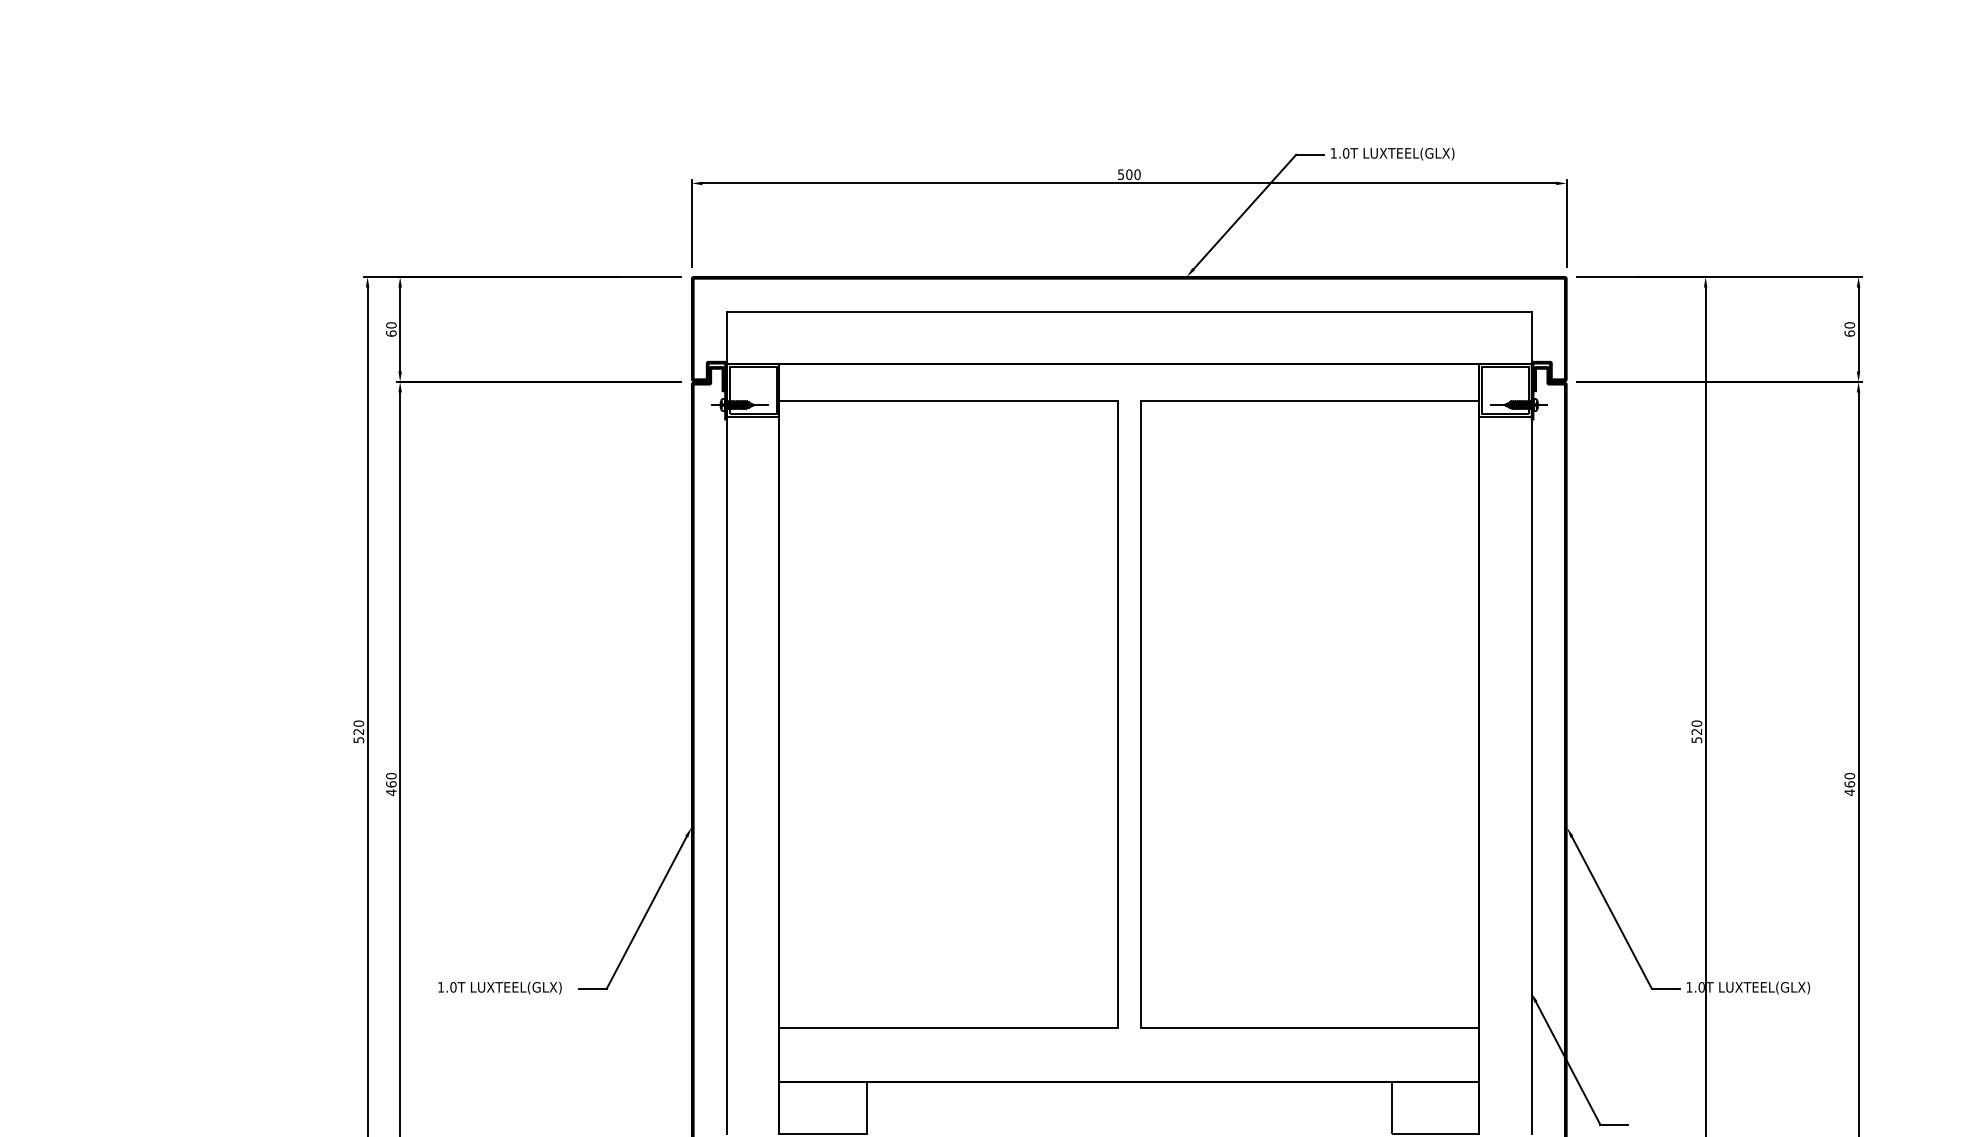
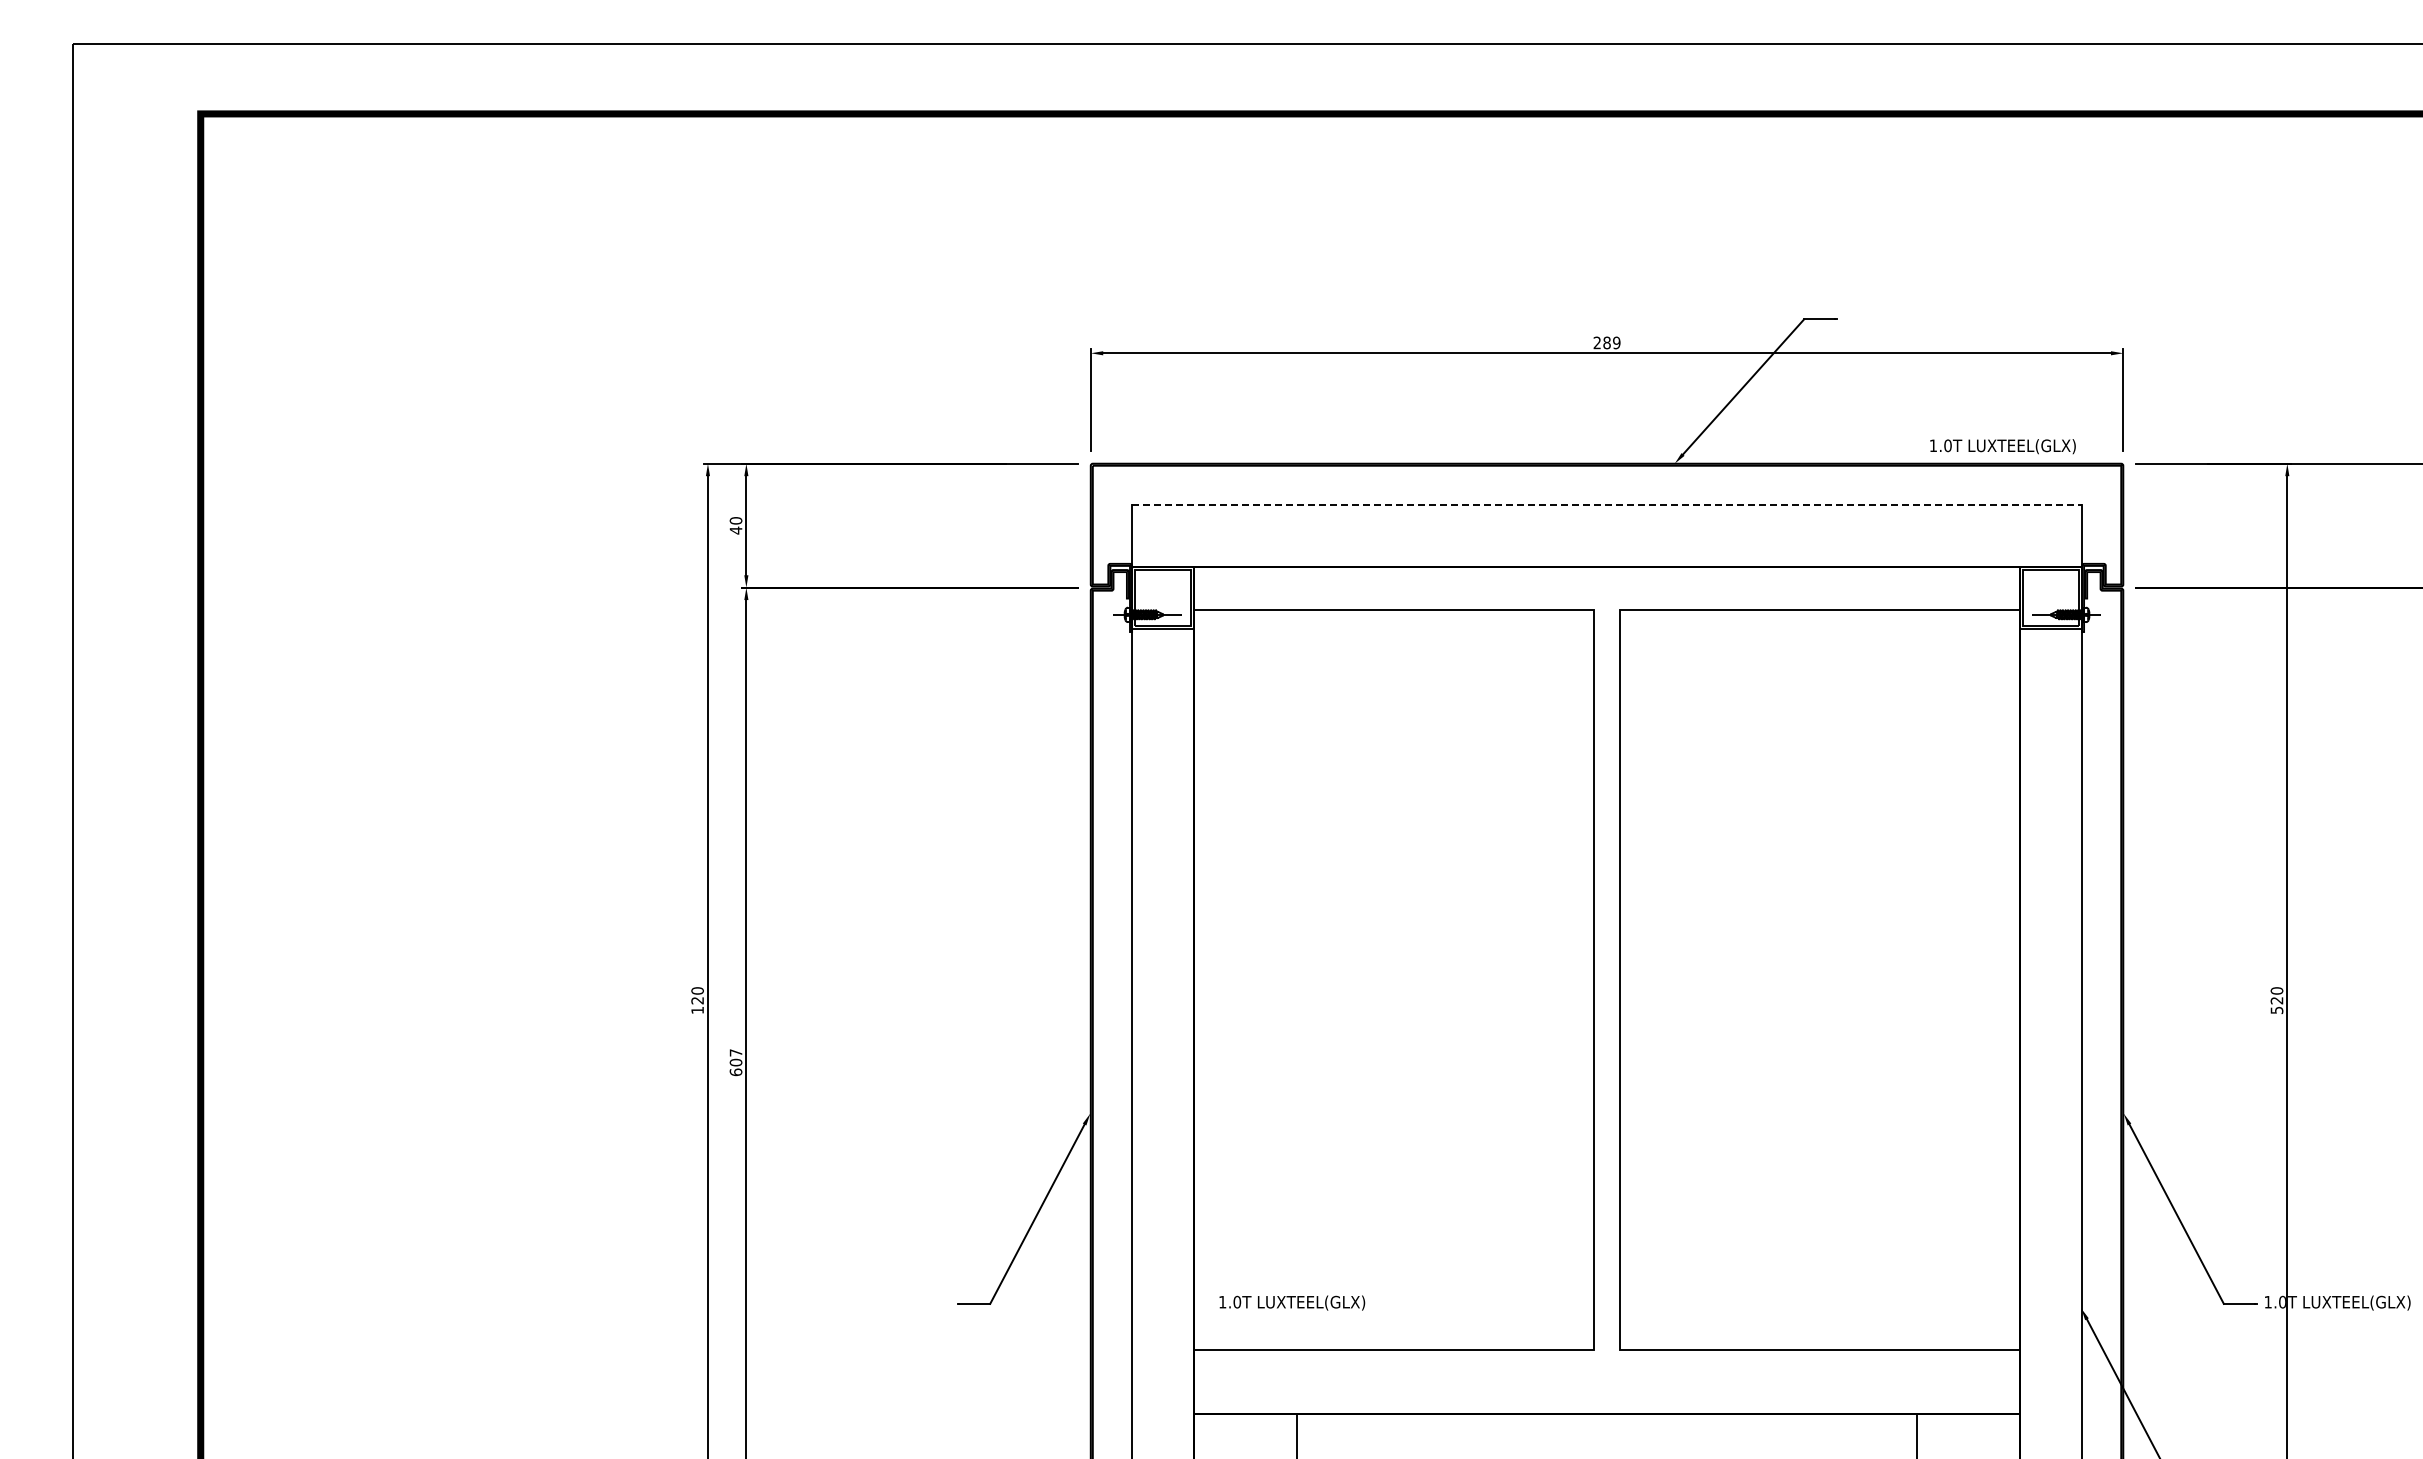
text: (1392, 153) -> (2002, 446), moved
text: (1128, 174) -> (1606, 342), 500 -> 289
line: (1129, 312) -> (1607, 505), solid -> dashed
text: (390, 333) -> (735, 530), 60 -> 40
text: (358, 740) -> (697, 1010), 520 -> 120
text: (390, 784) -> (735, 1062), 460 -> 607
text: (500, 987) -> (1292, 1302), moved

